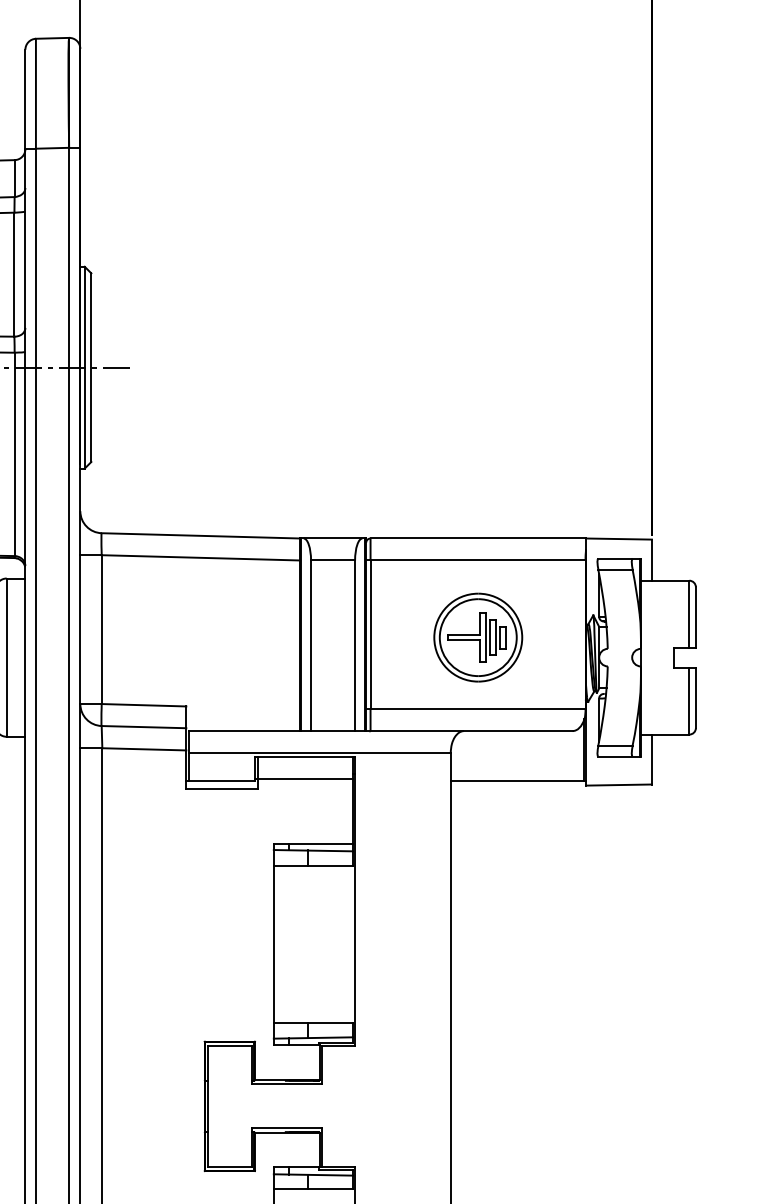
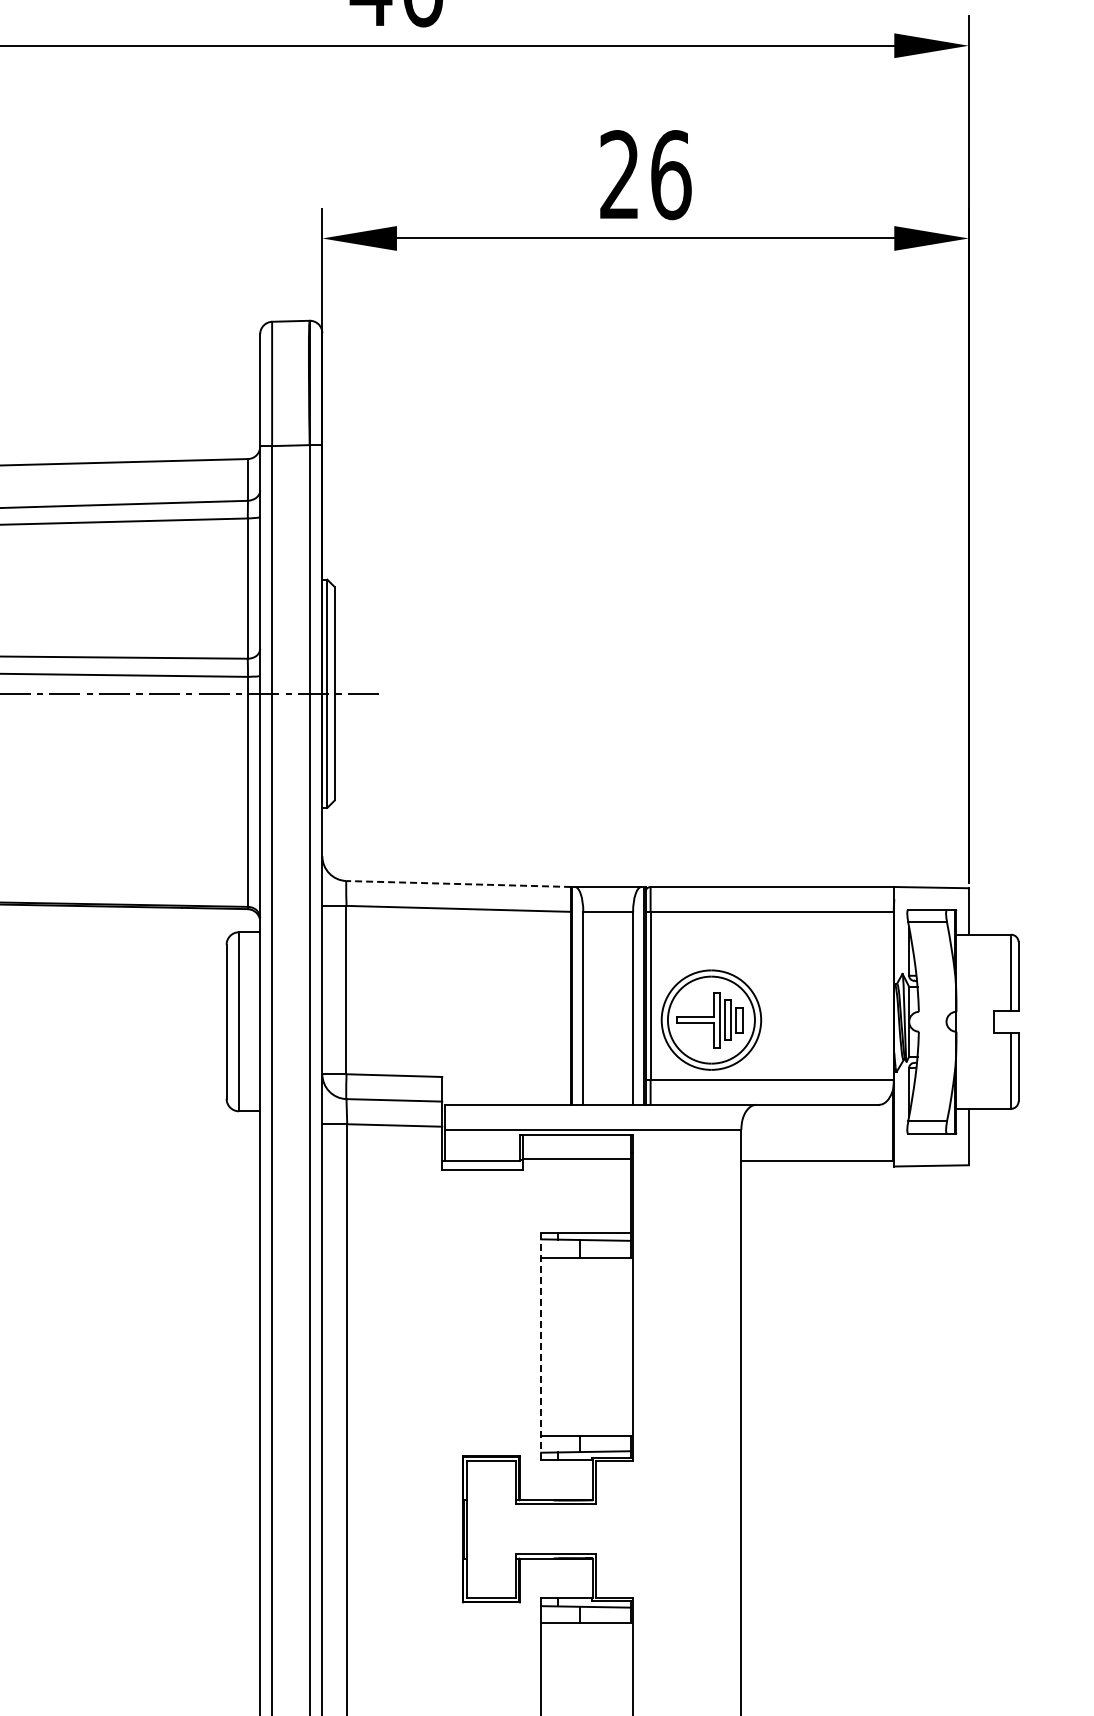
line: (200, 536) -> (458, 884), solid -> dashed
part: (478, 637) -> (711, 1019), moved
line: (274, 944) -> (541, 1346), solid -> dashed

